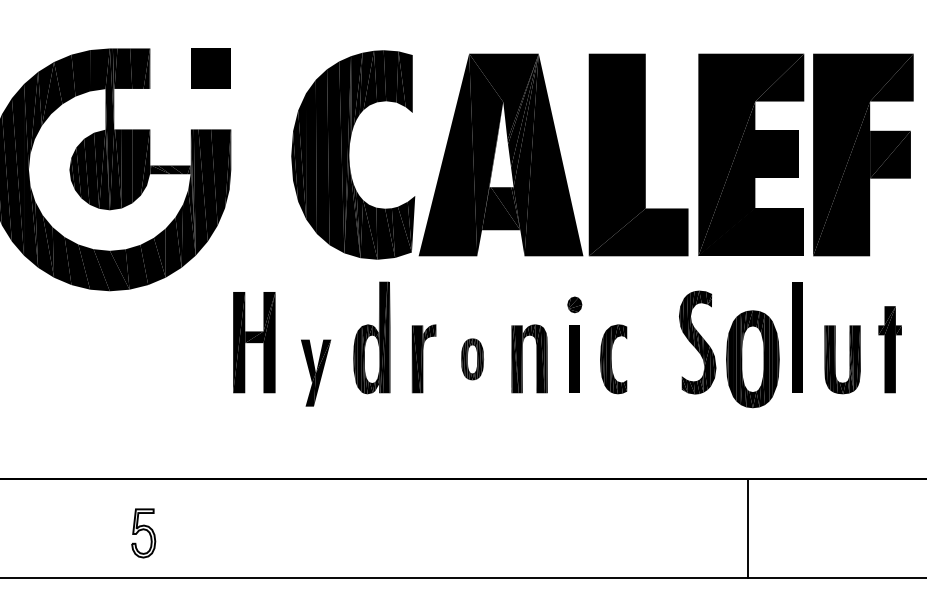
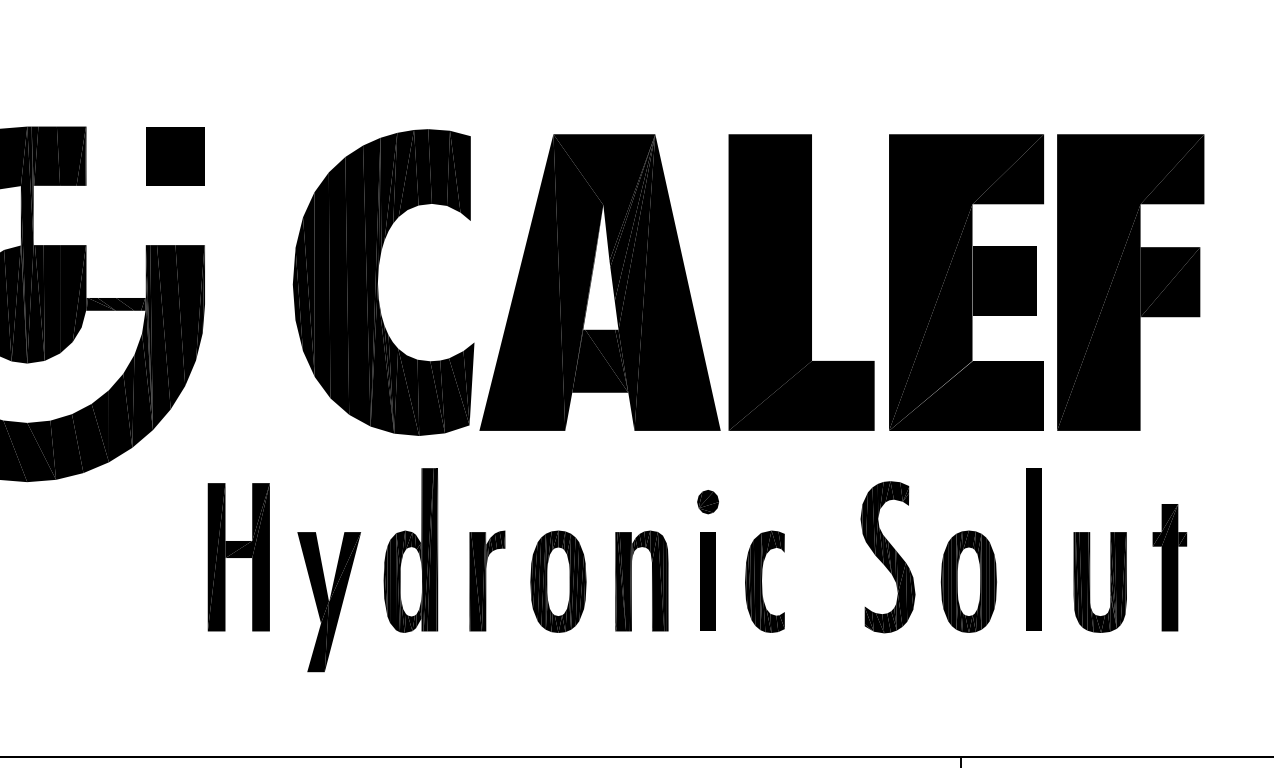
part: (472, 359) -> (558, 582), size x1.67
part: (752, 359) -> (968, 582), size x0.71
part: (315, 372) -> (328, 601), size x1.43

